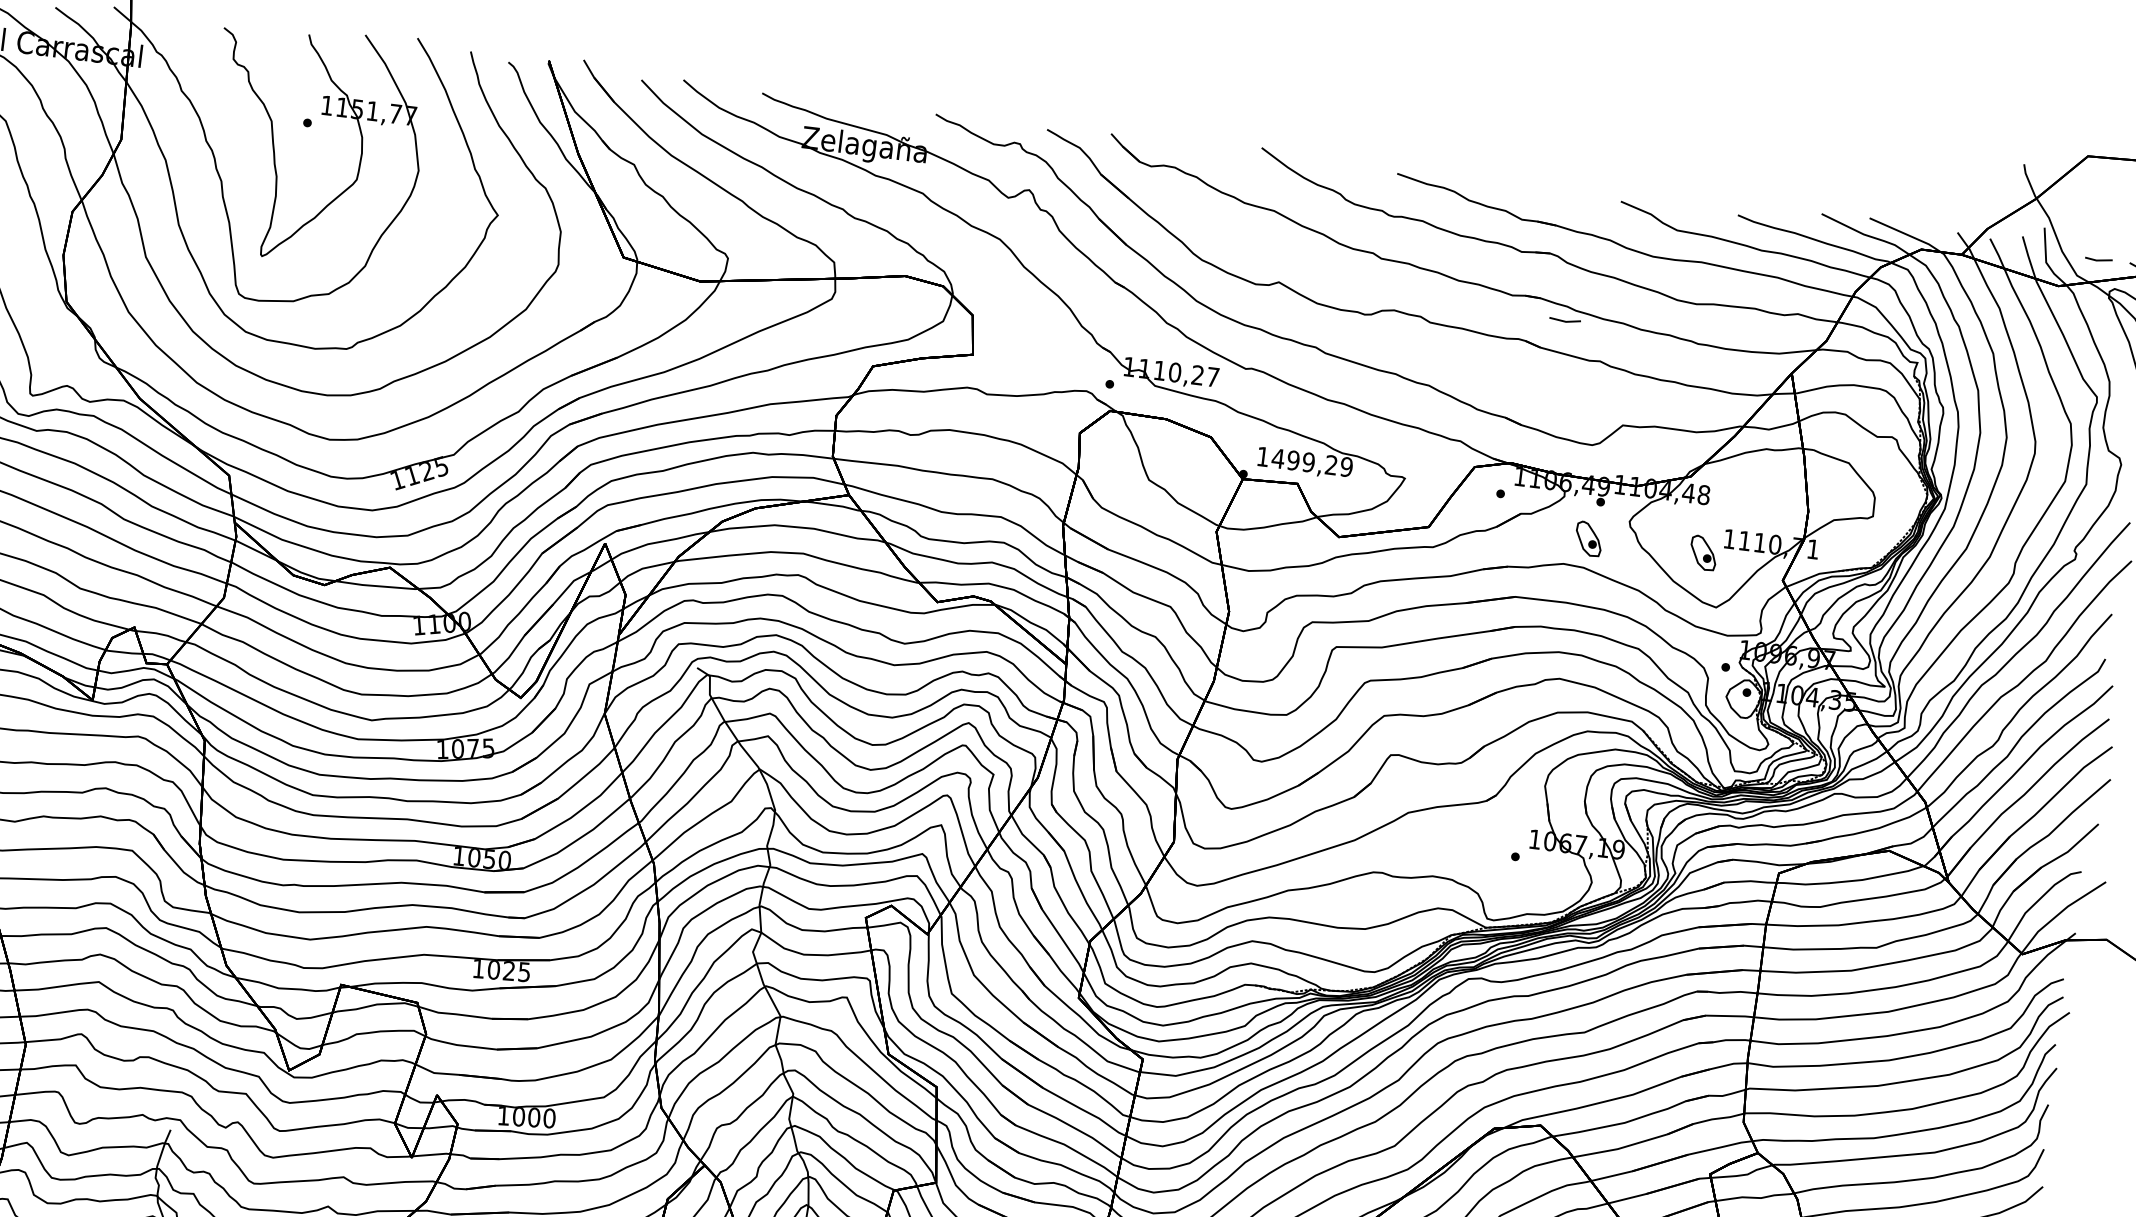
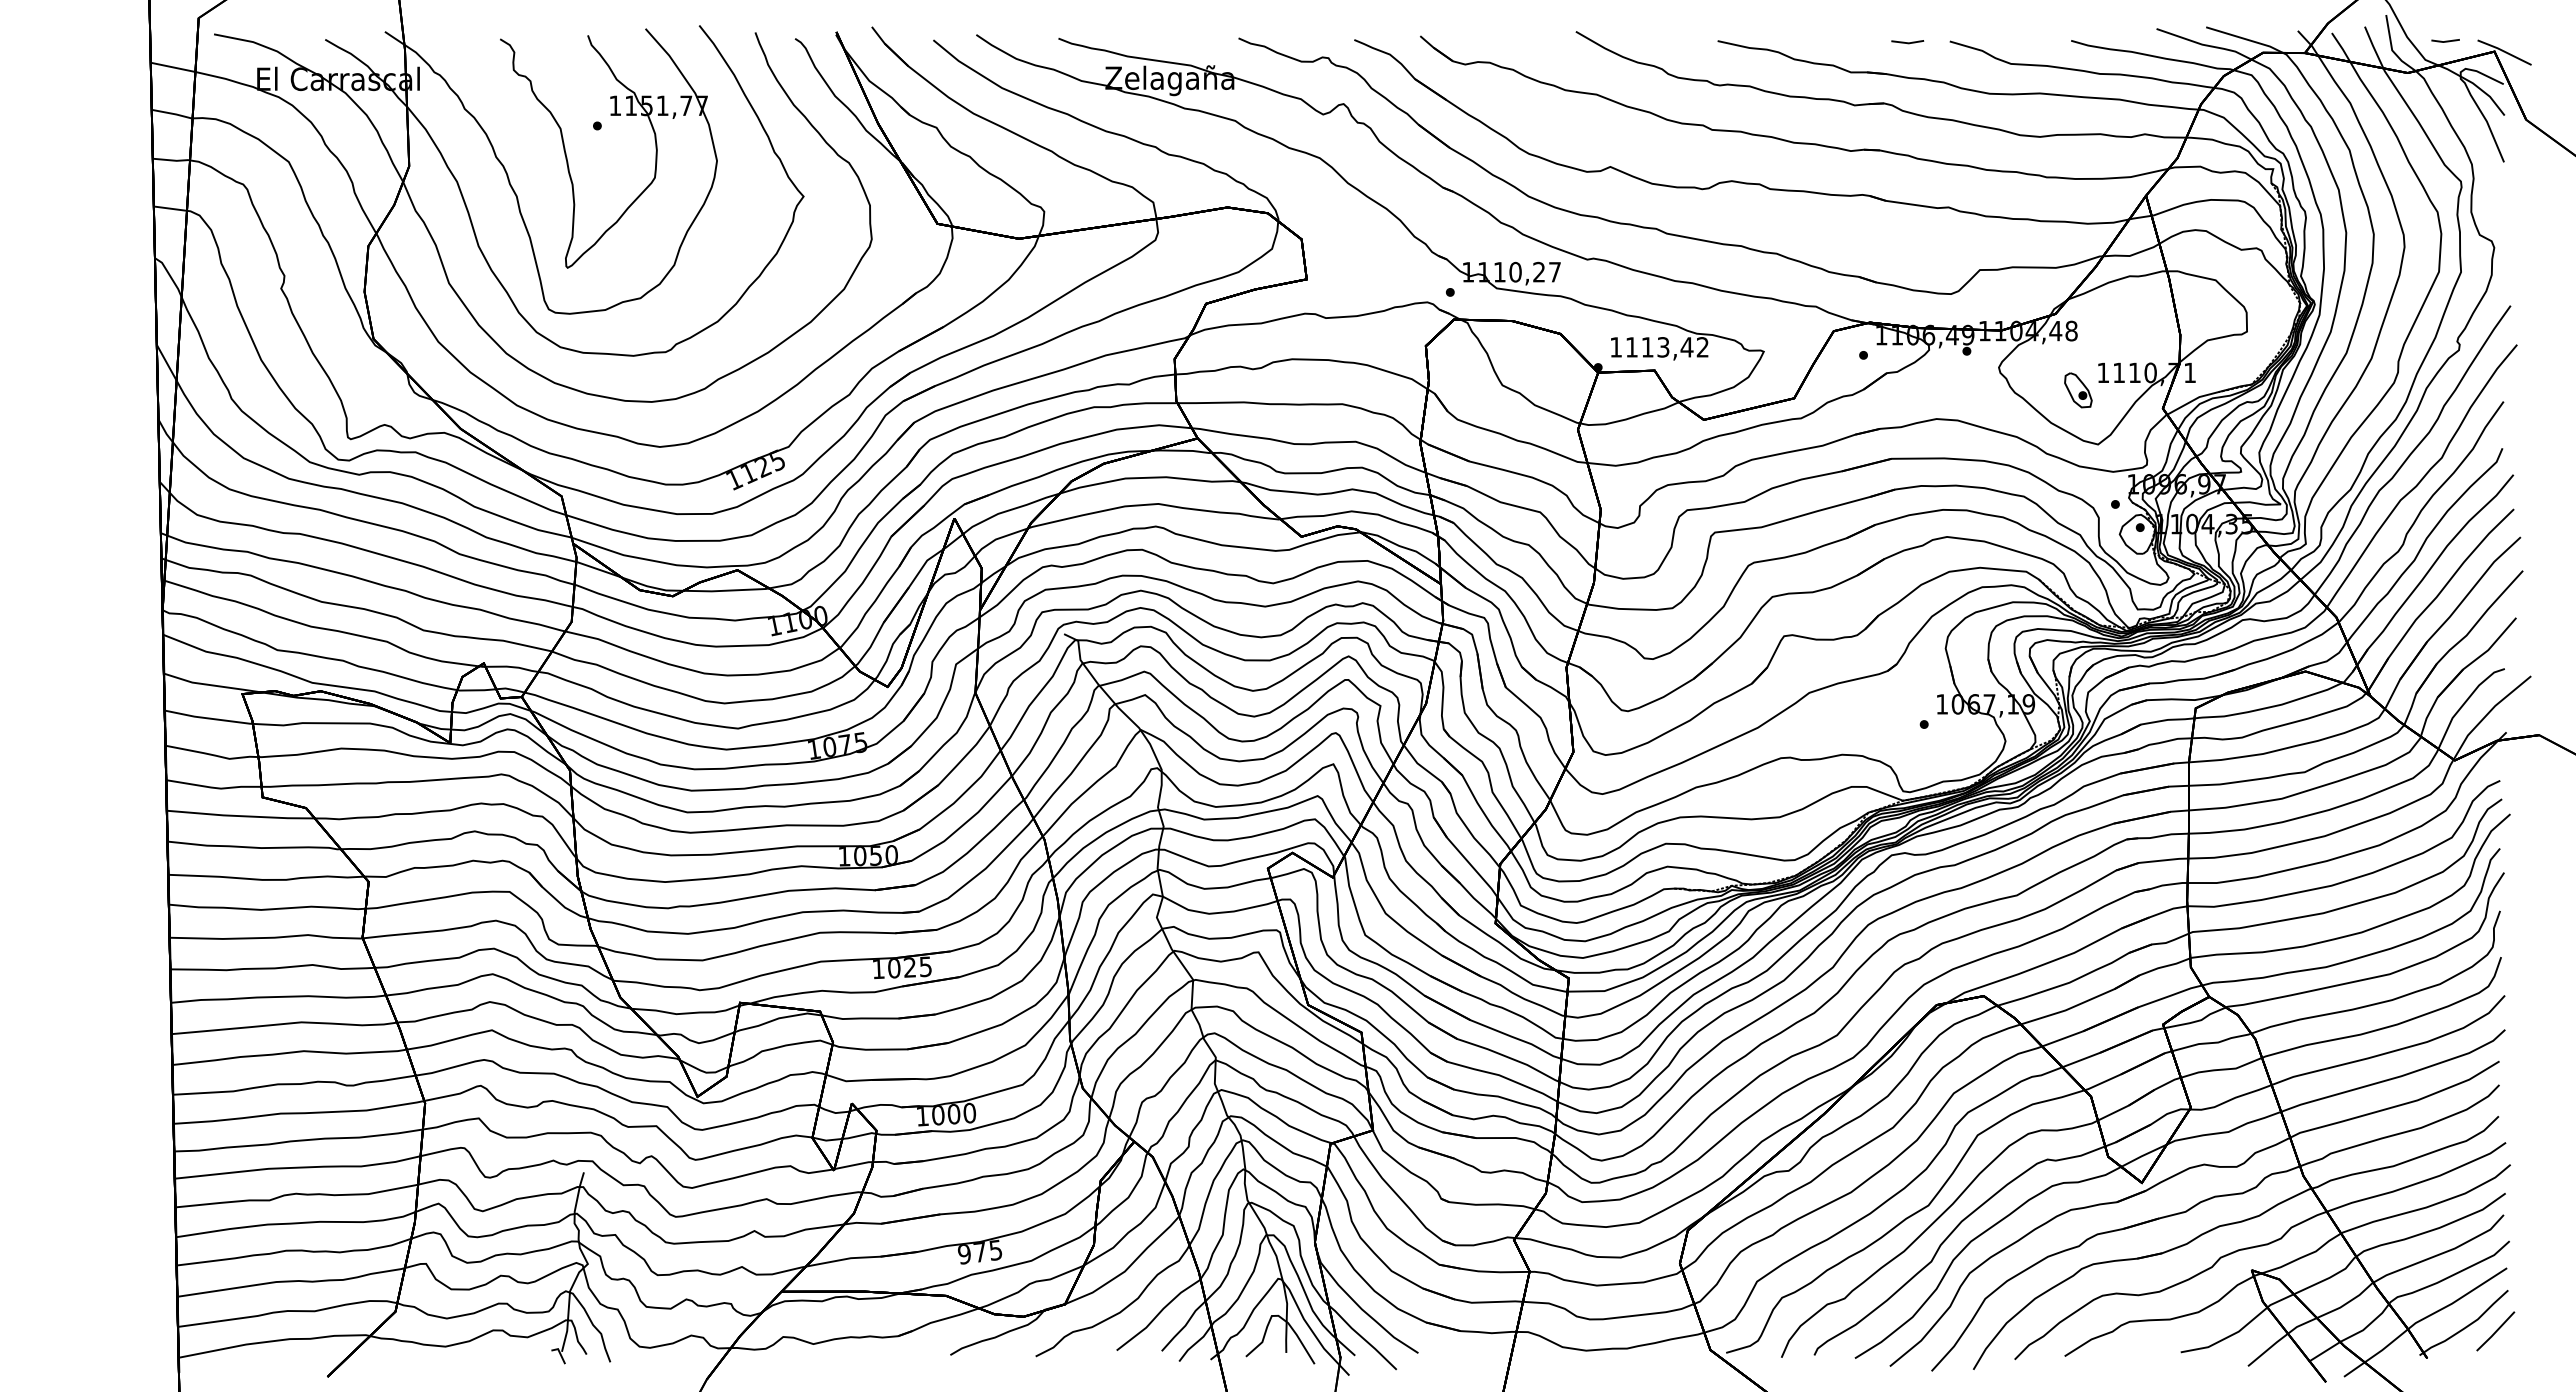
line: (1564, 320) -> (1907, 42), moved
text: (1311, 462) -> (1666, 347), 1499,29 -> 1113,42
part: (1588, 539) -> (1959, 390), removed

